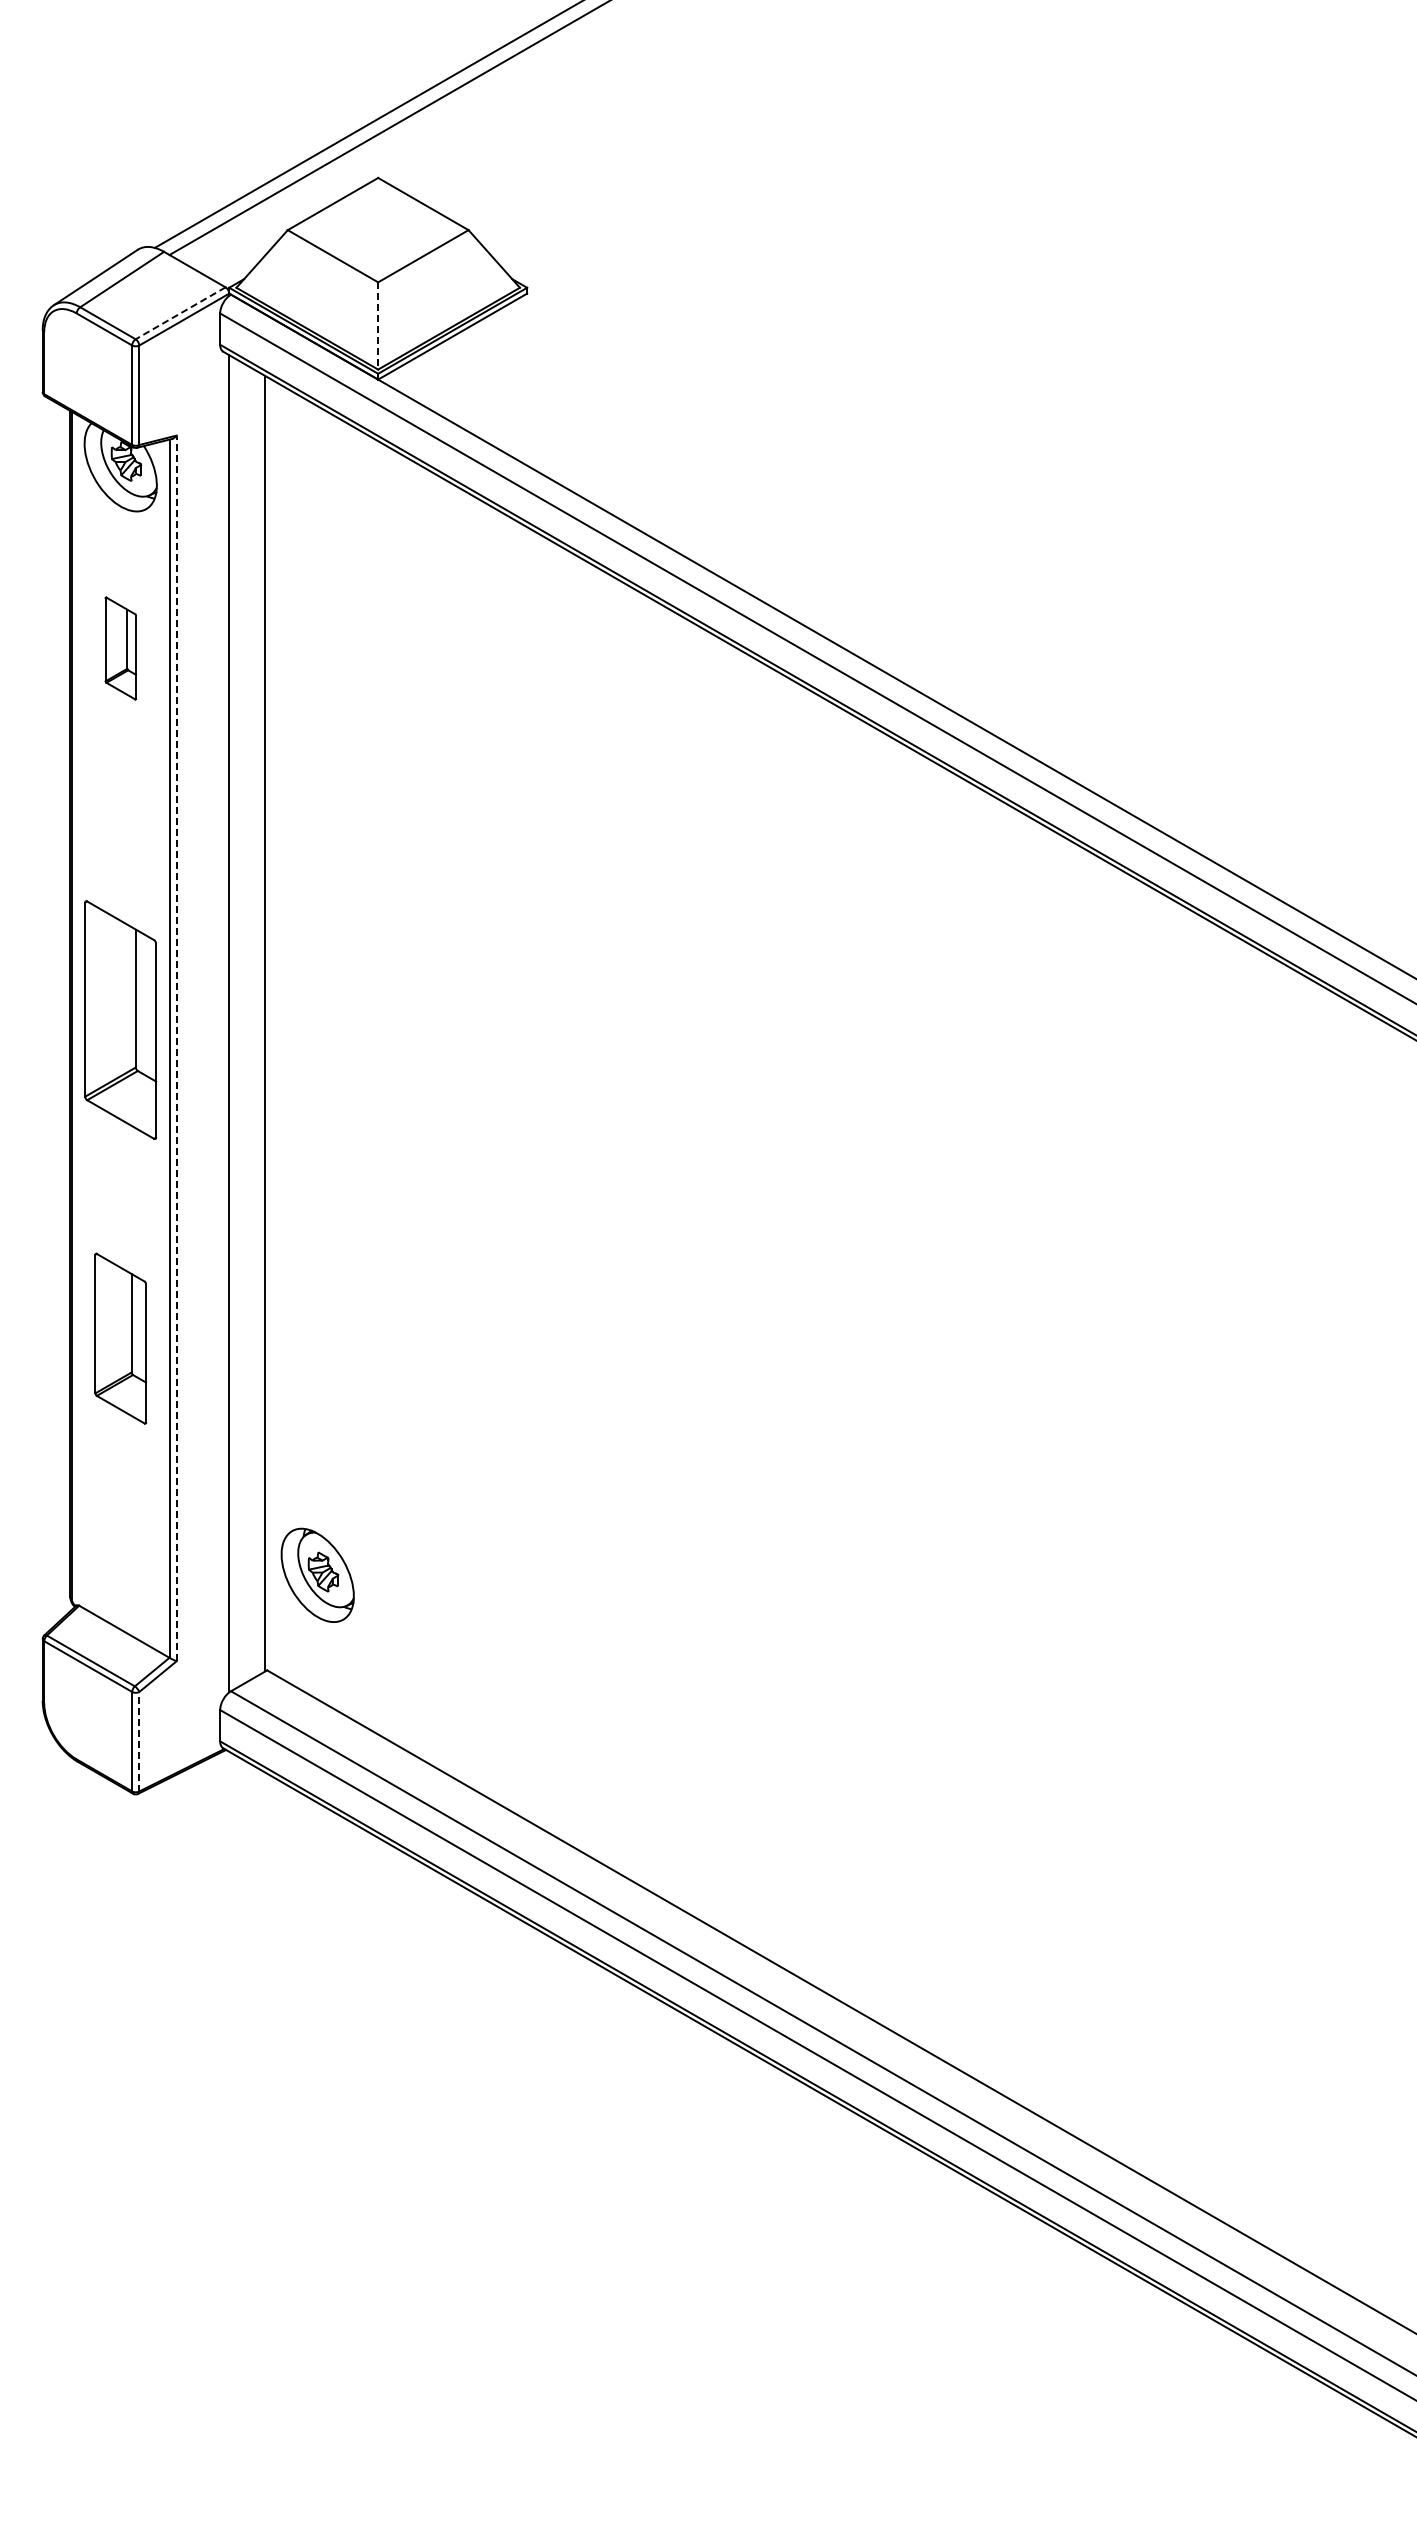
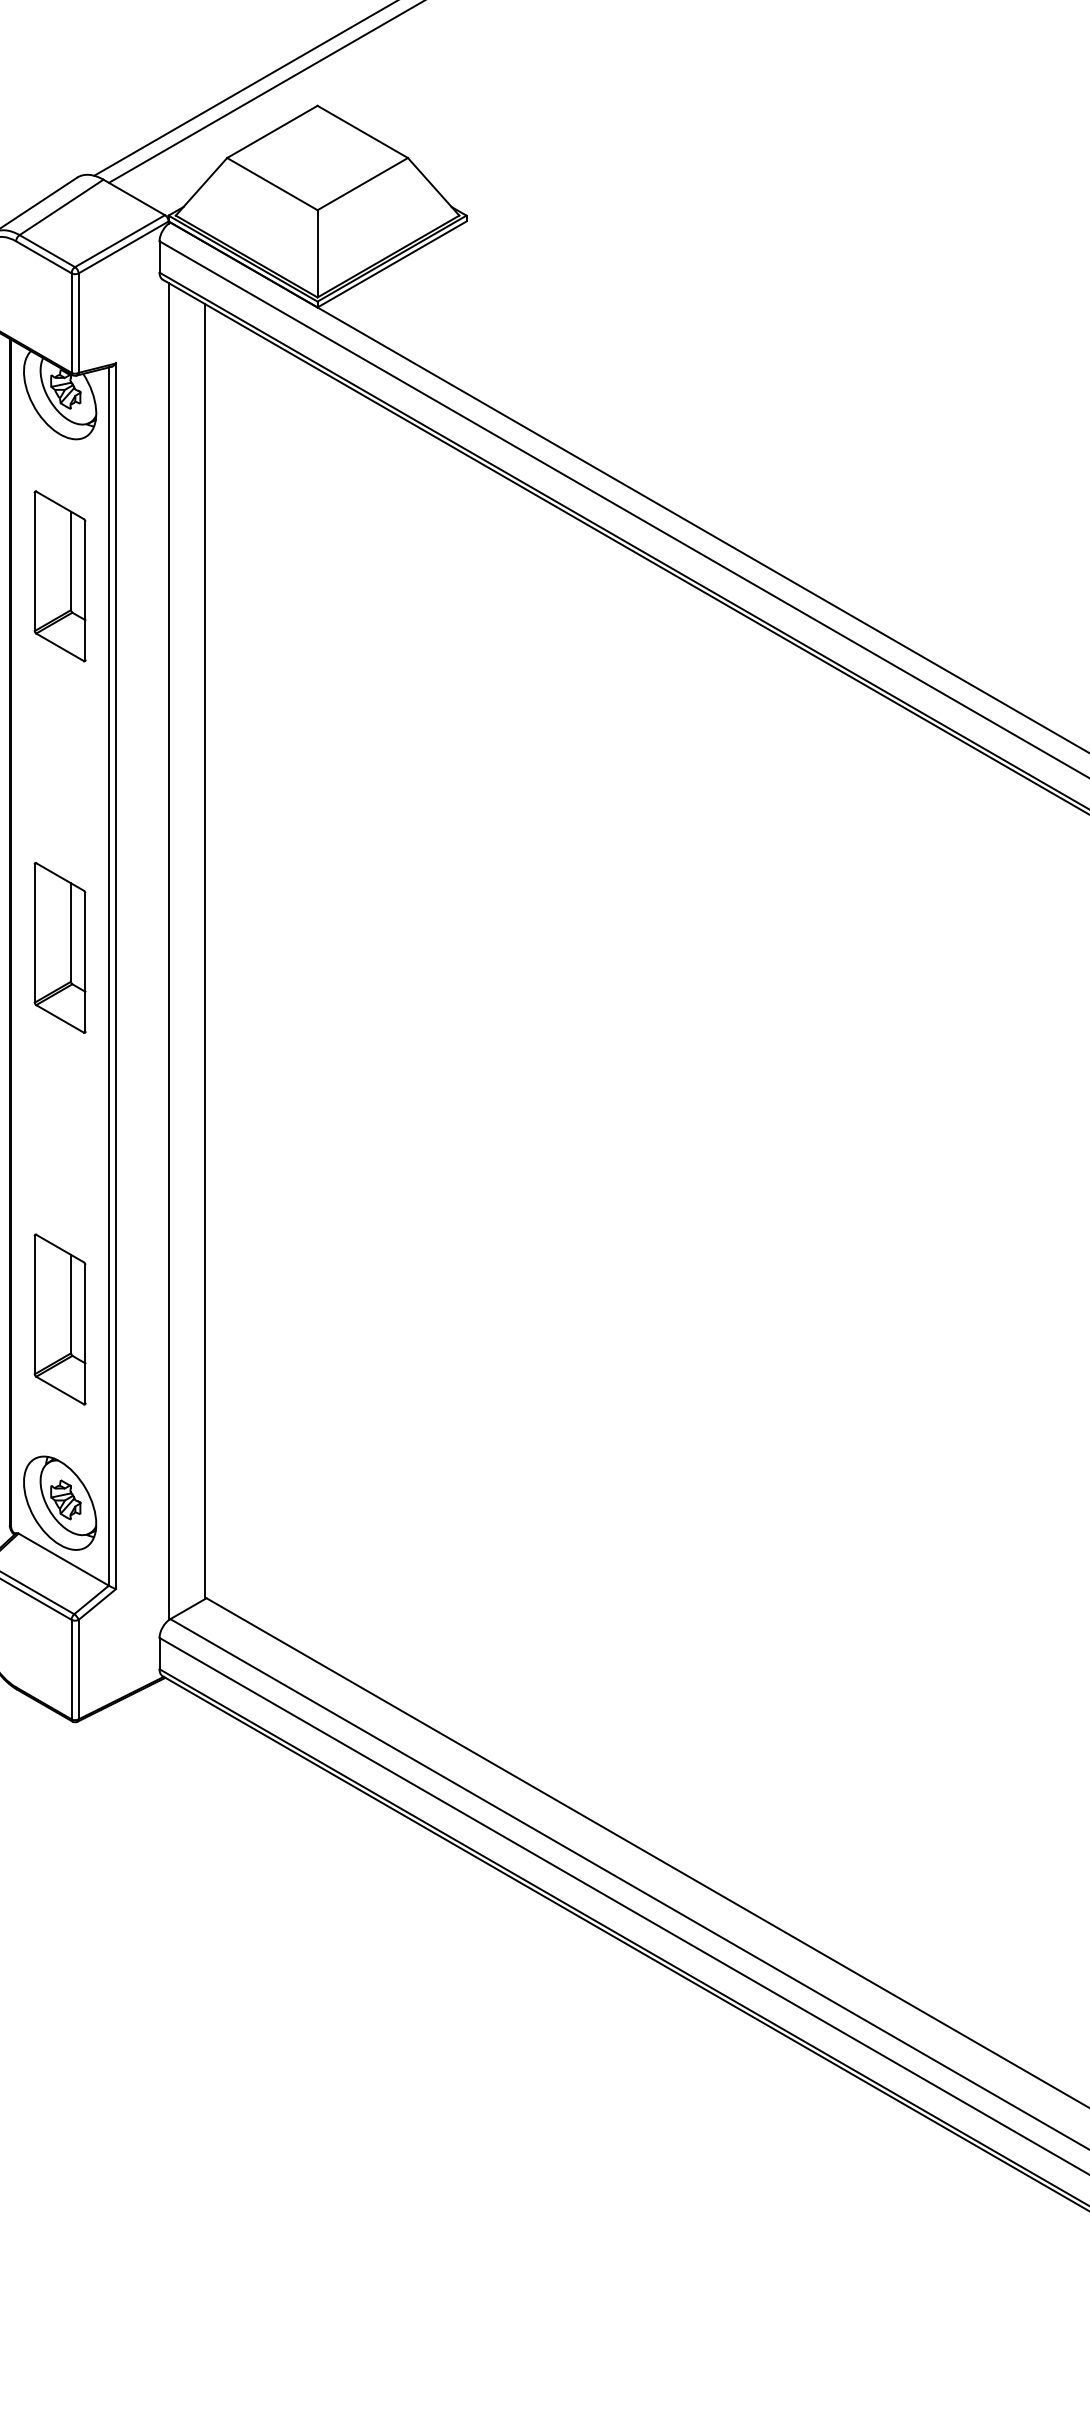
line: (180, 313) -> (119, 241), dashed -> solid
line: (378, 325) -> (317, 253), dashed -> solid
part: (120, 648) -> (59, 576), size x1.67
part: (120, 1019) -> (59, 947), size x0.71
line: (176, 1048) -> (115, 976), dashed -> solid
part: (120, 1338) -> (59, 1319), moved
part: (317, 1574) -> (59, 1502), moved
line: (139, 1741) -> (78, 1669), dashed -> solid

